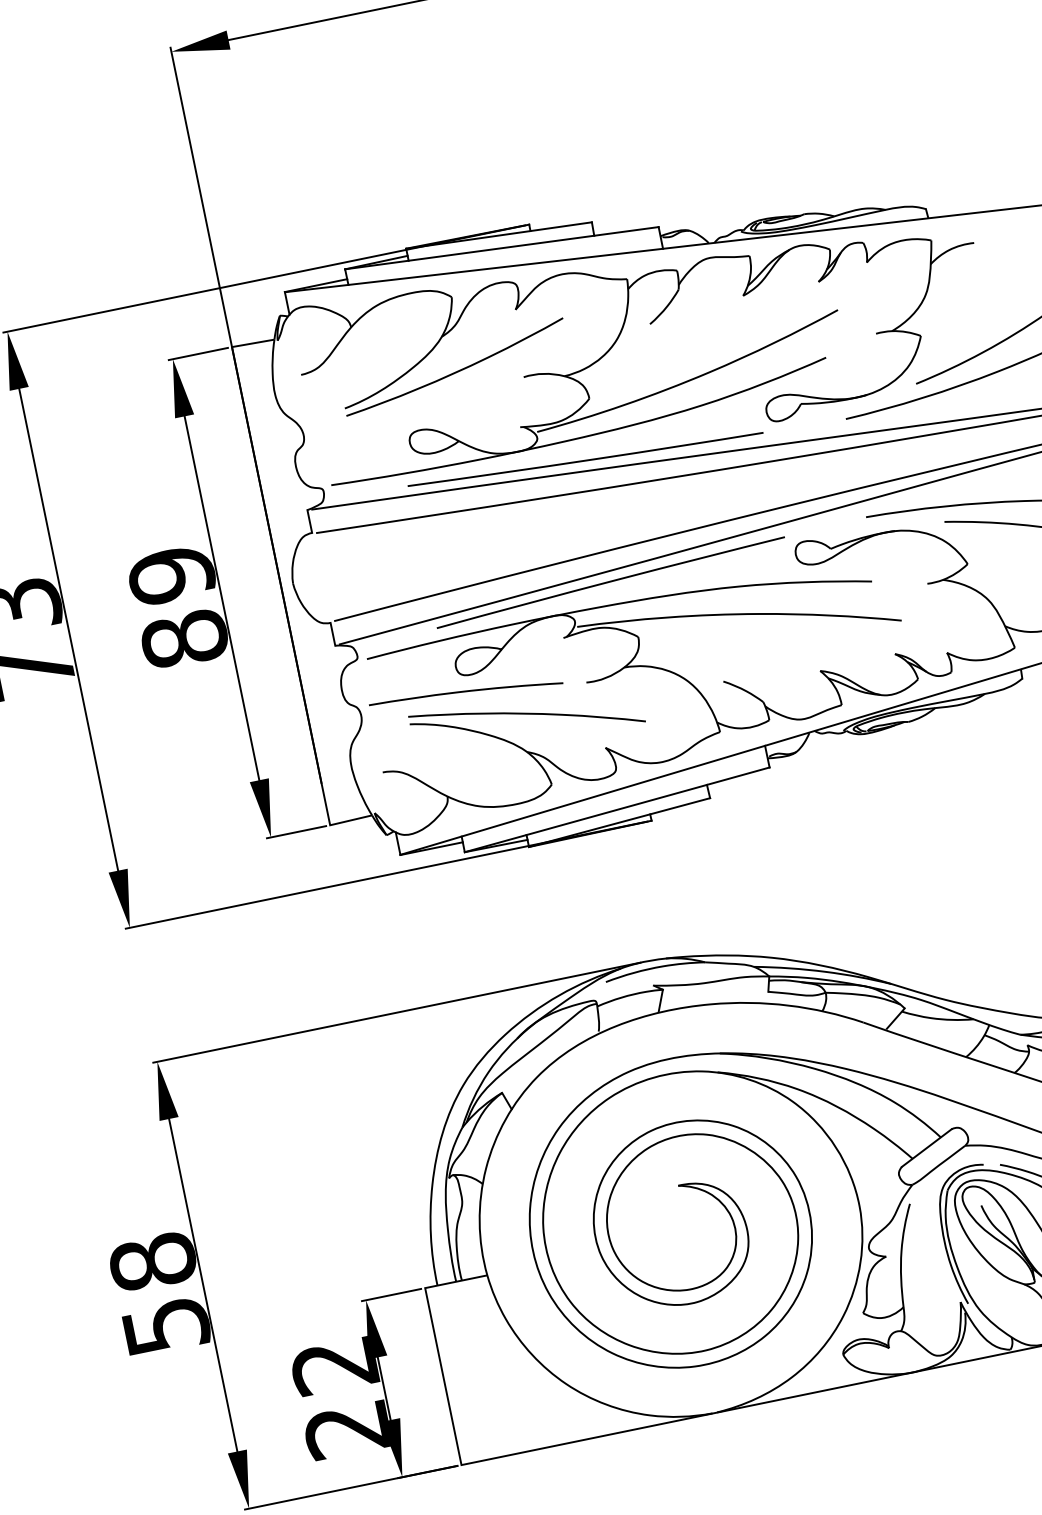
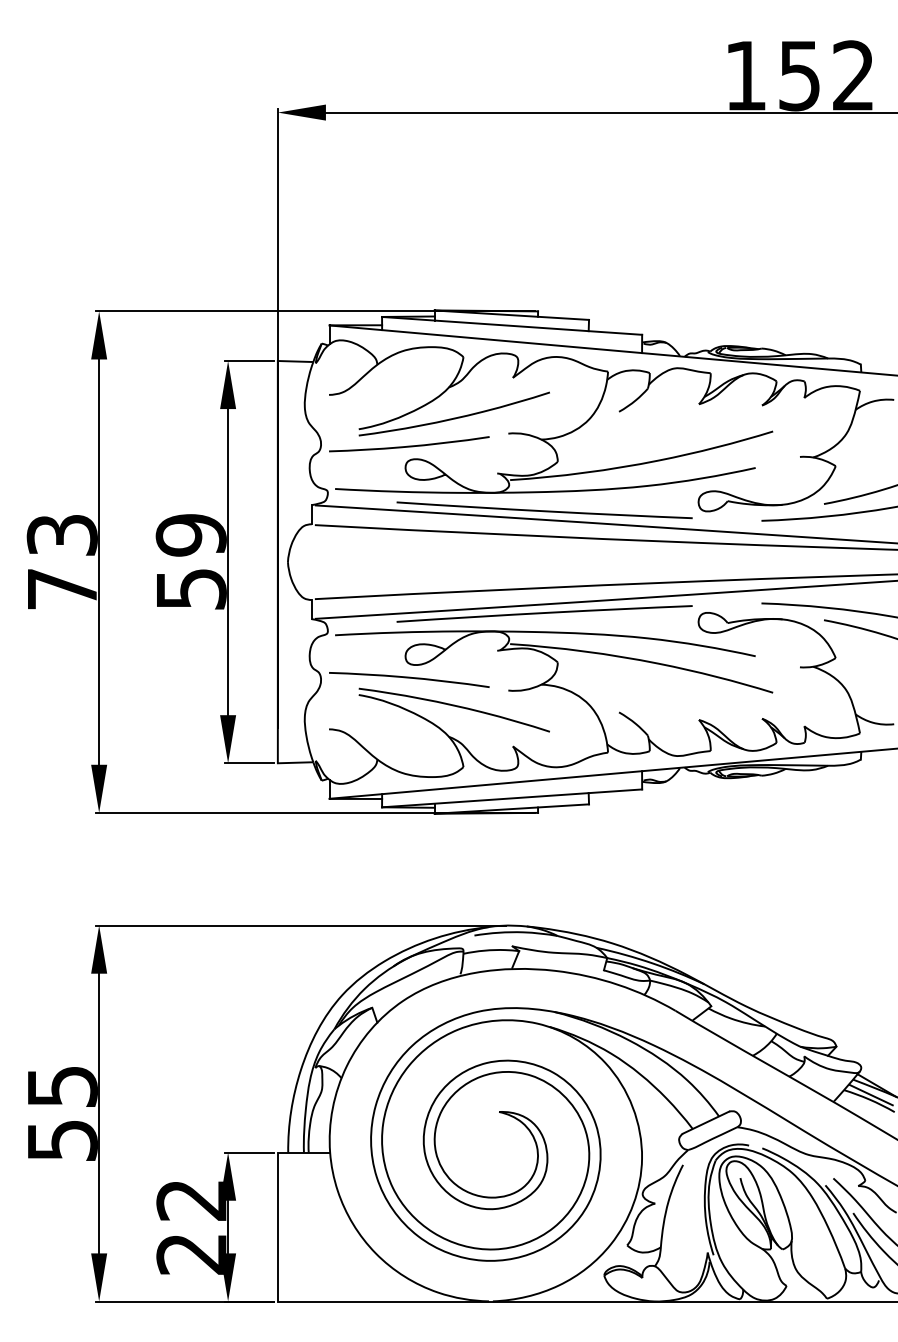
curve: (409, 415) -> (409, 445), added
text: (183, 638) -> (190, 588), 89 -> 59
text: (153, 1262) -> (62, 1086), 58 -> 55

